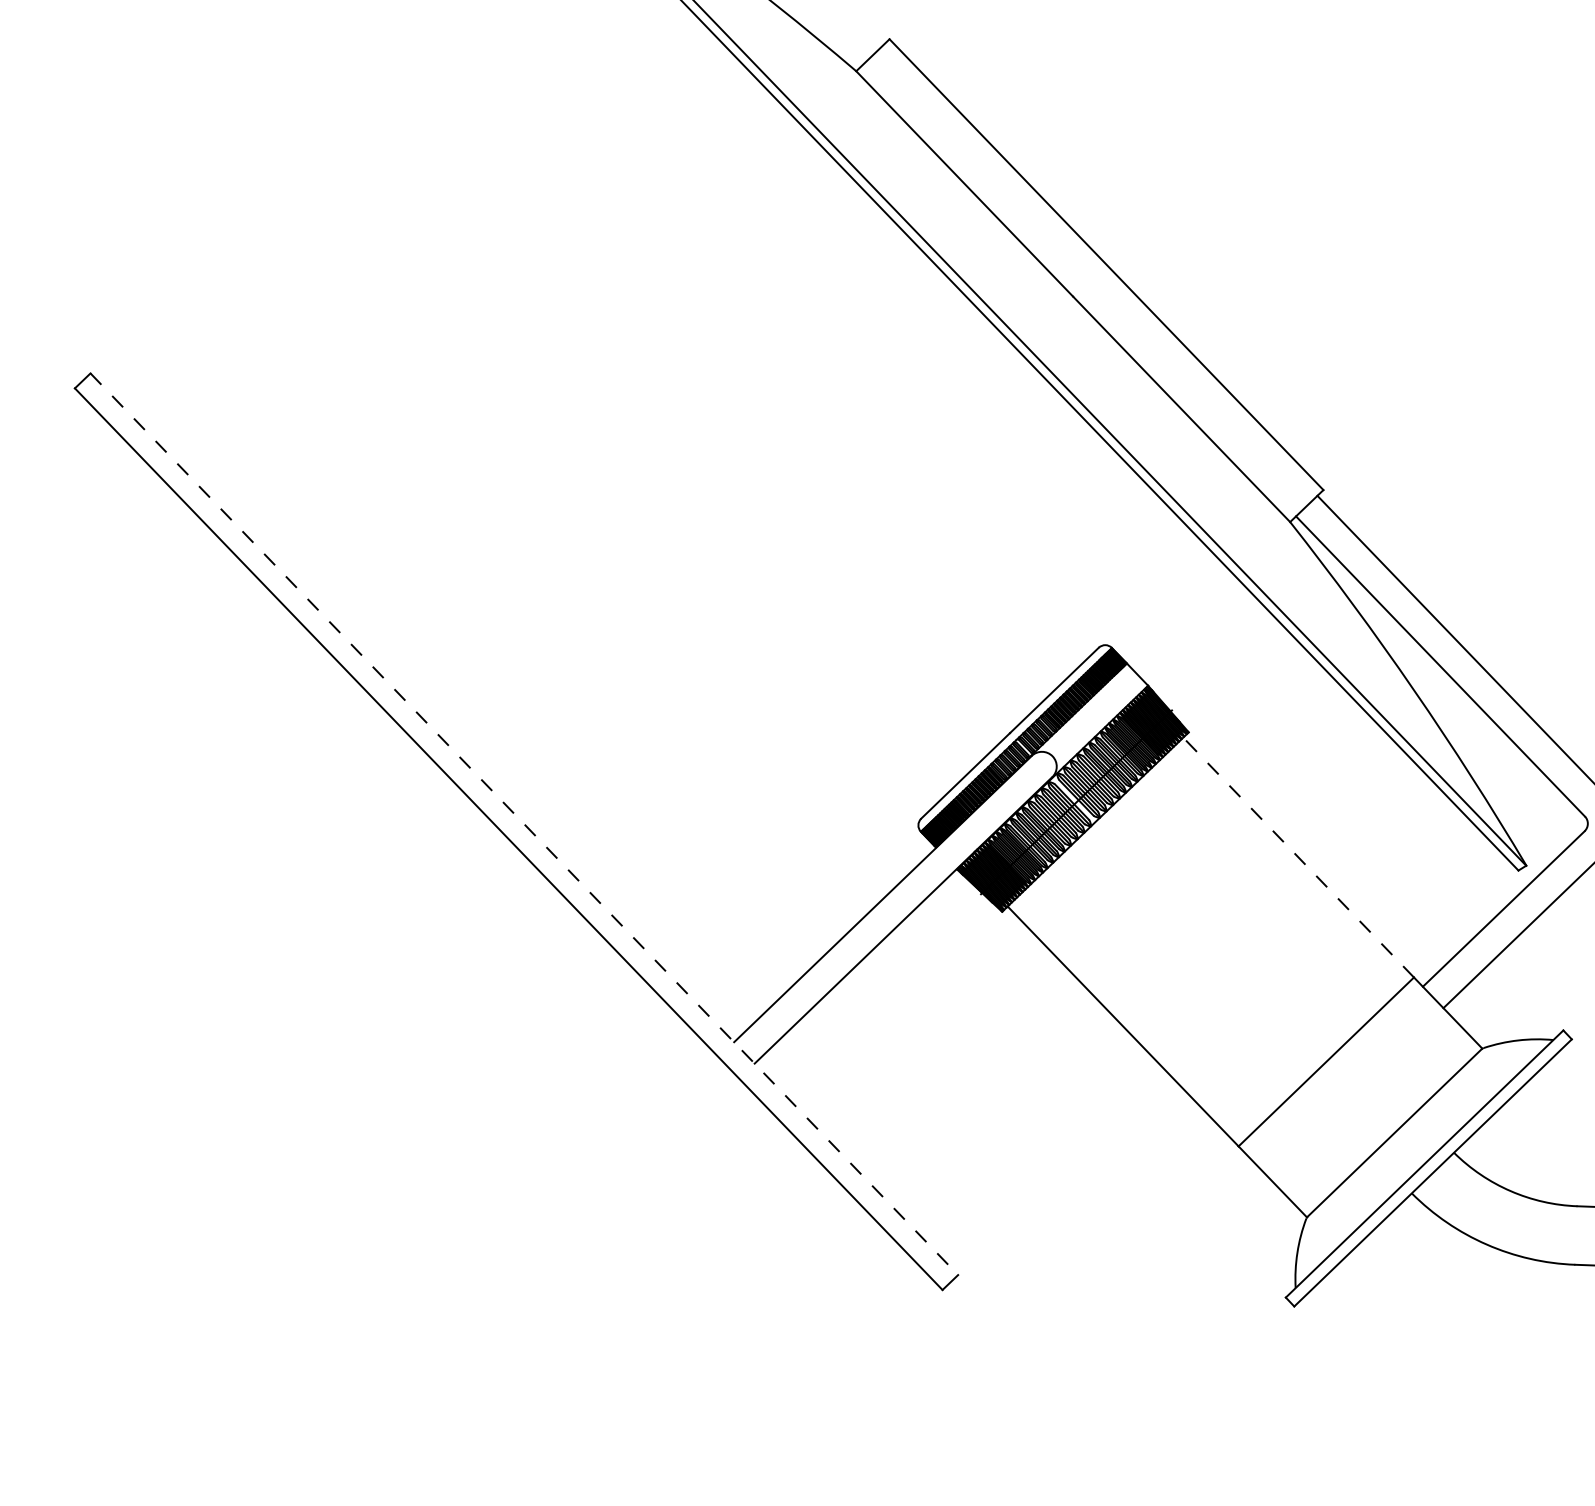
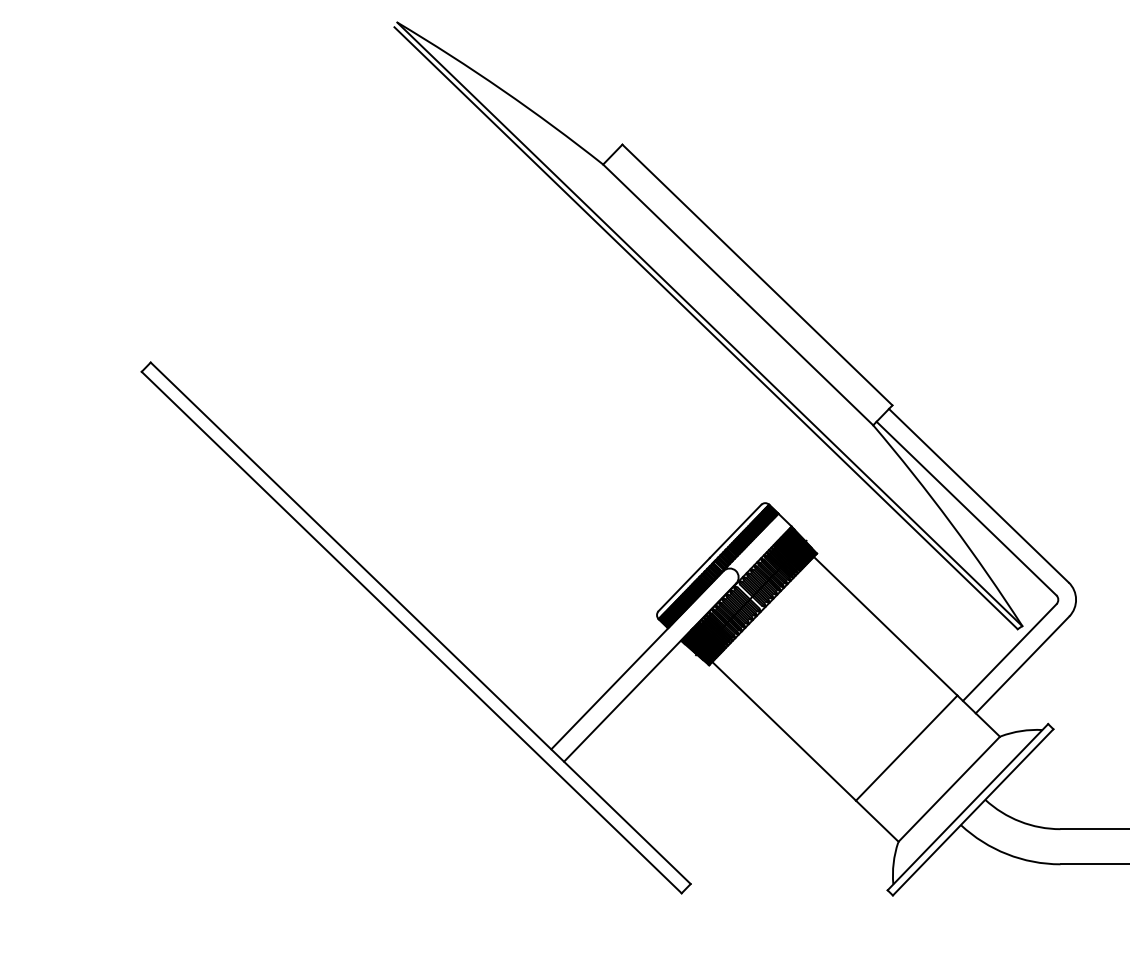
line: (525, 824) -> (421, 623), dashed -> solid
line: (1298, 857) -> (885, 626), dashed -> solid

